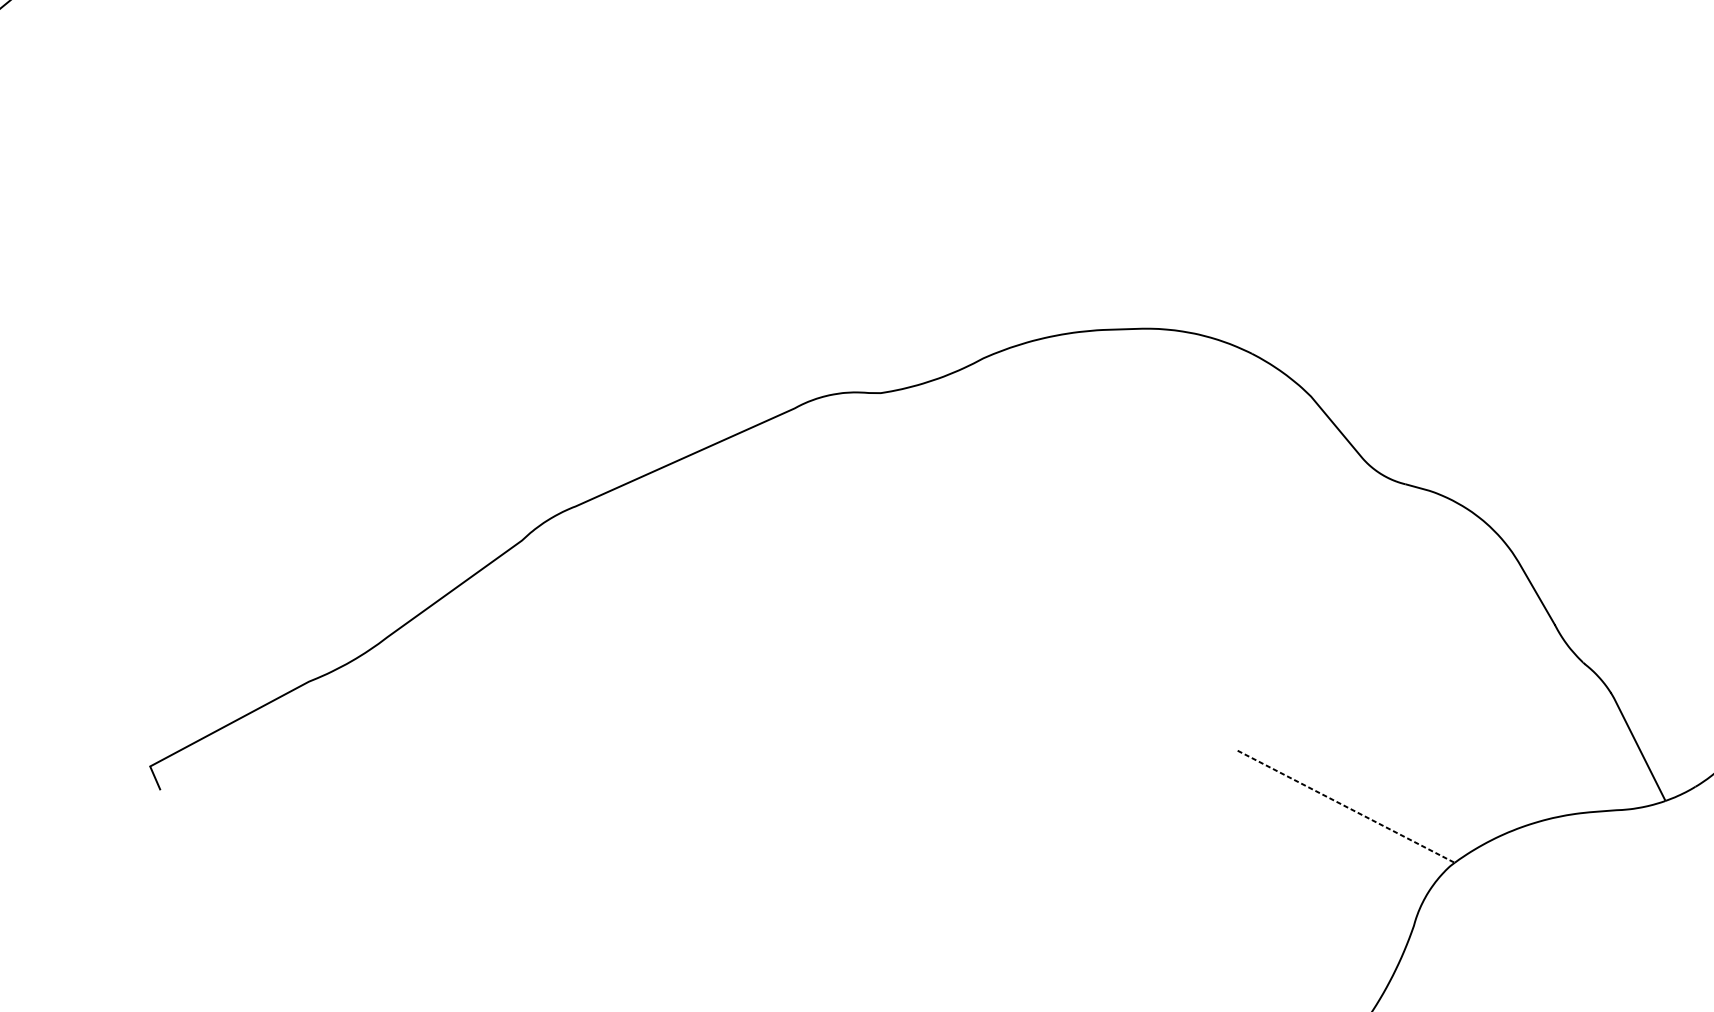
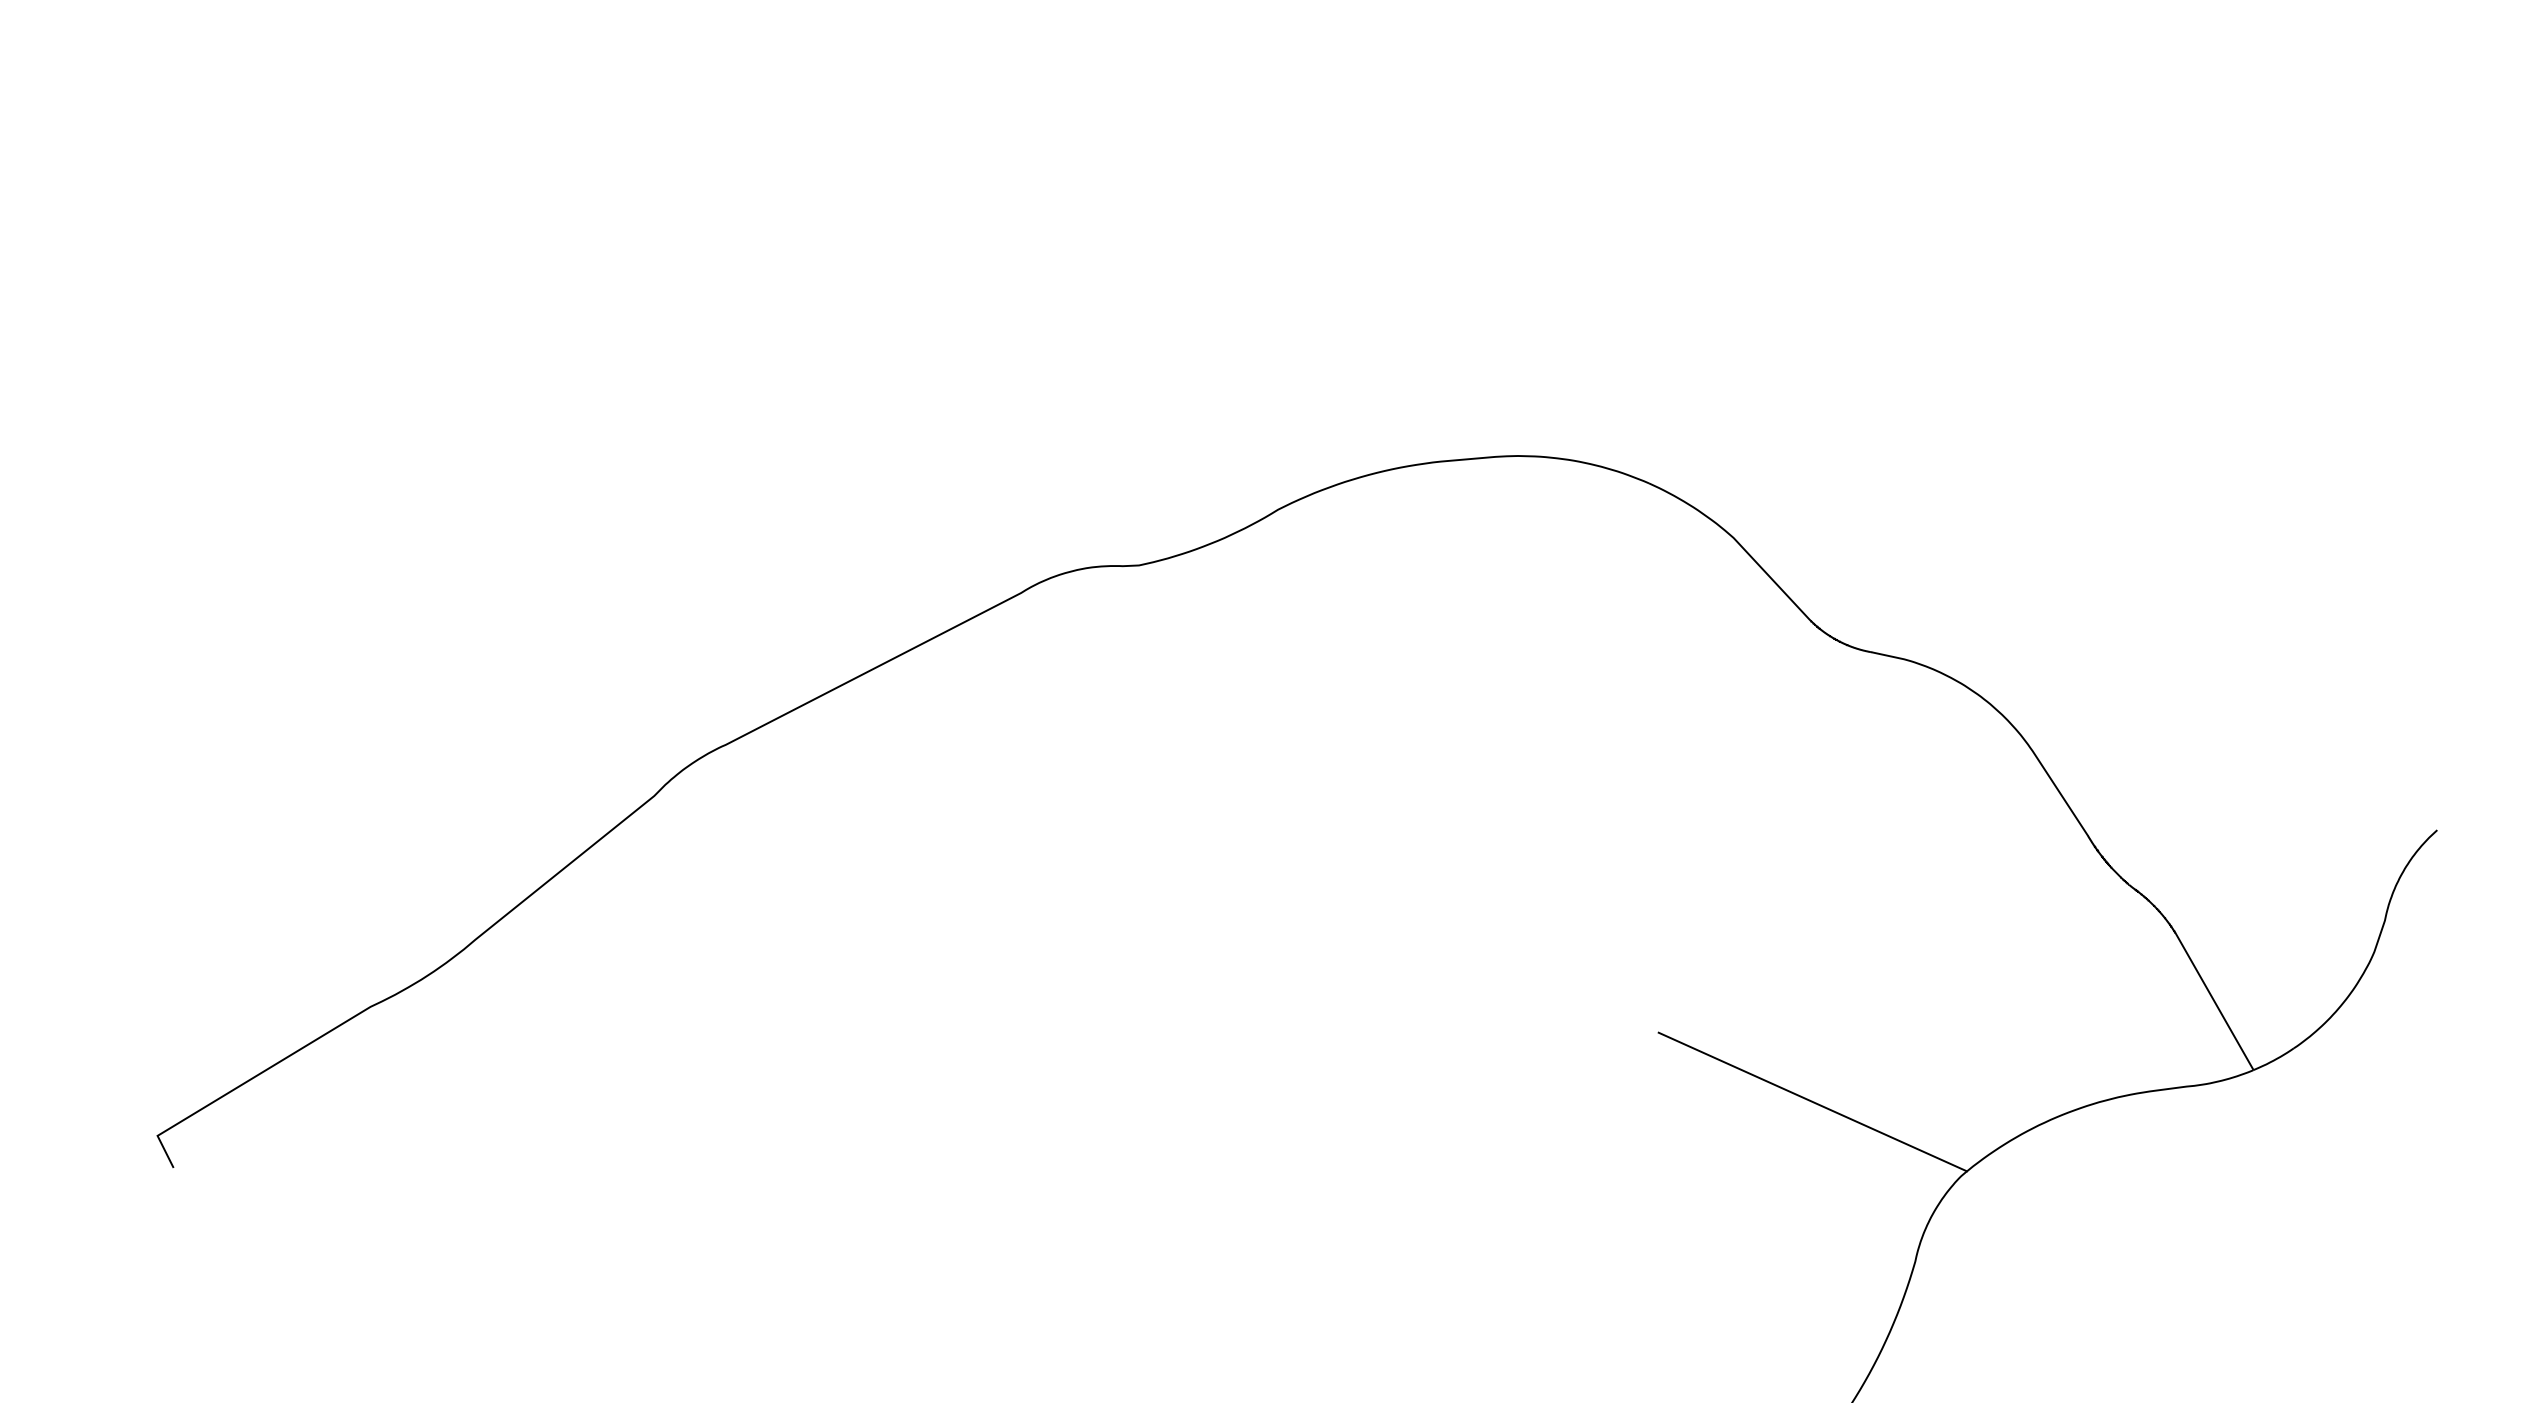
line: (1345, 807) -> (1812, 1102), dashed -> solid

